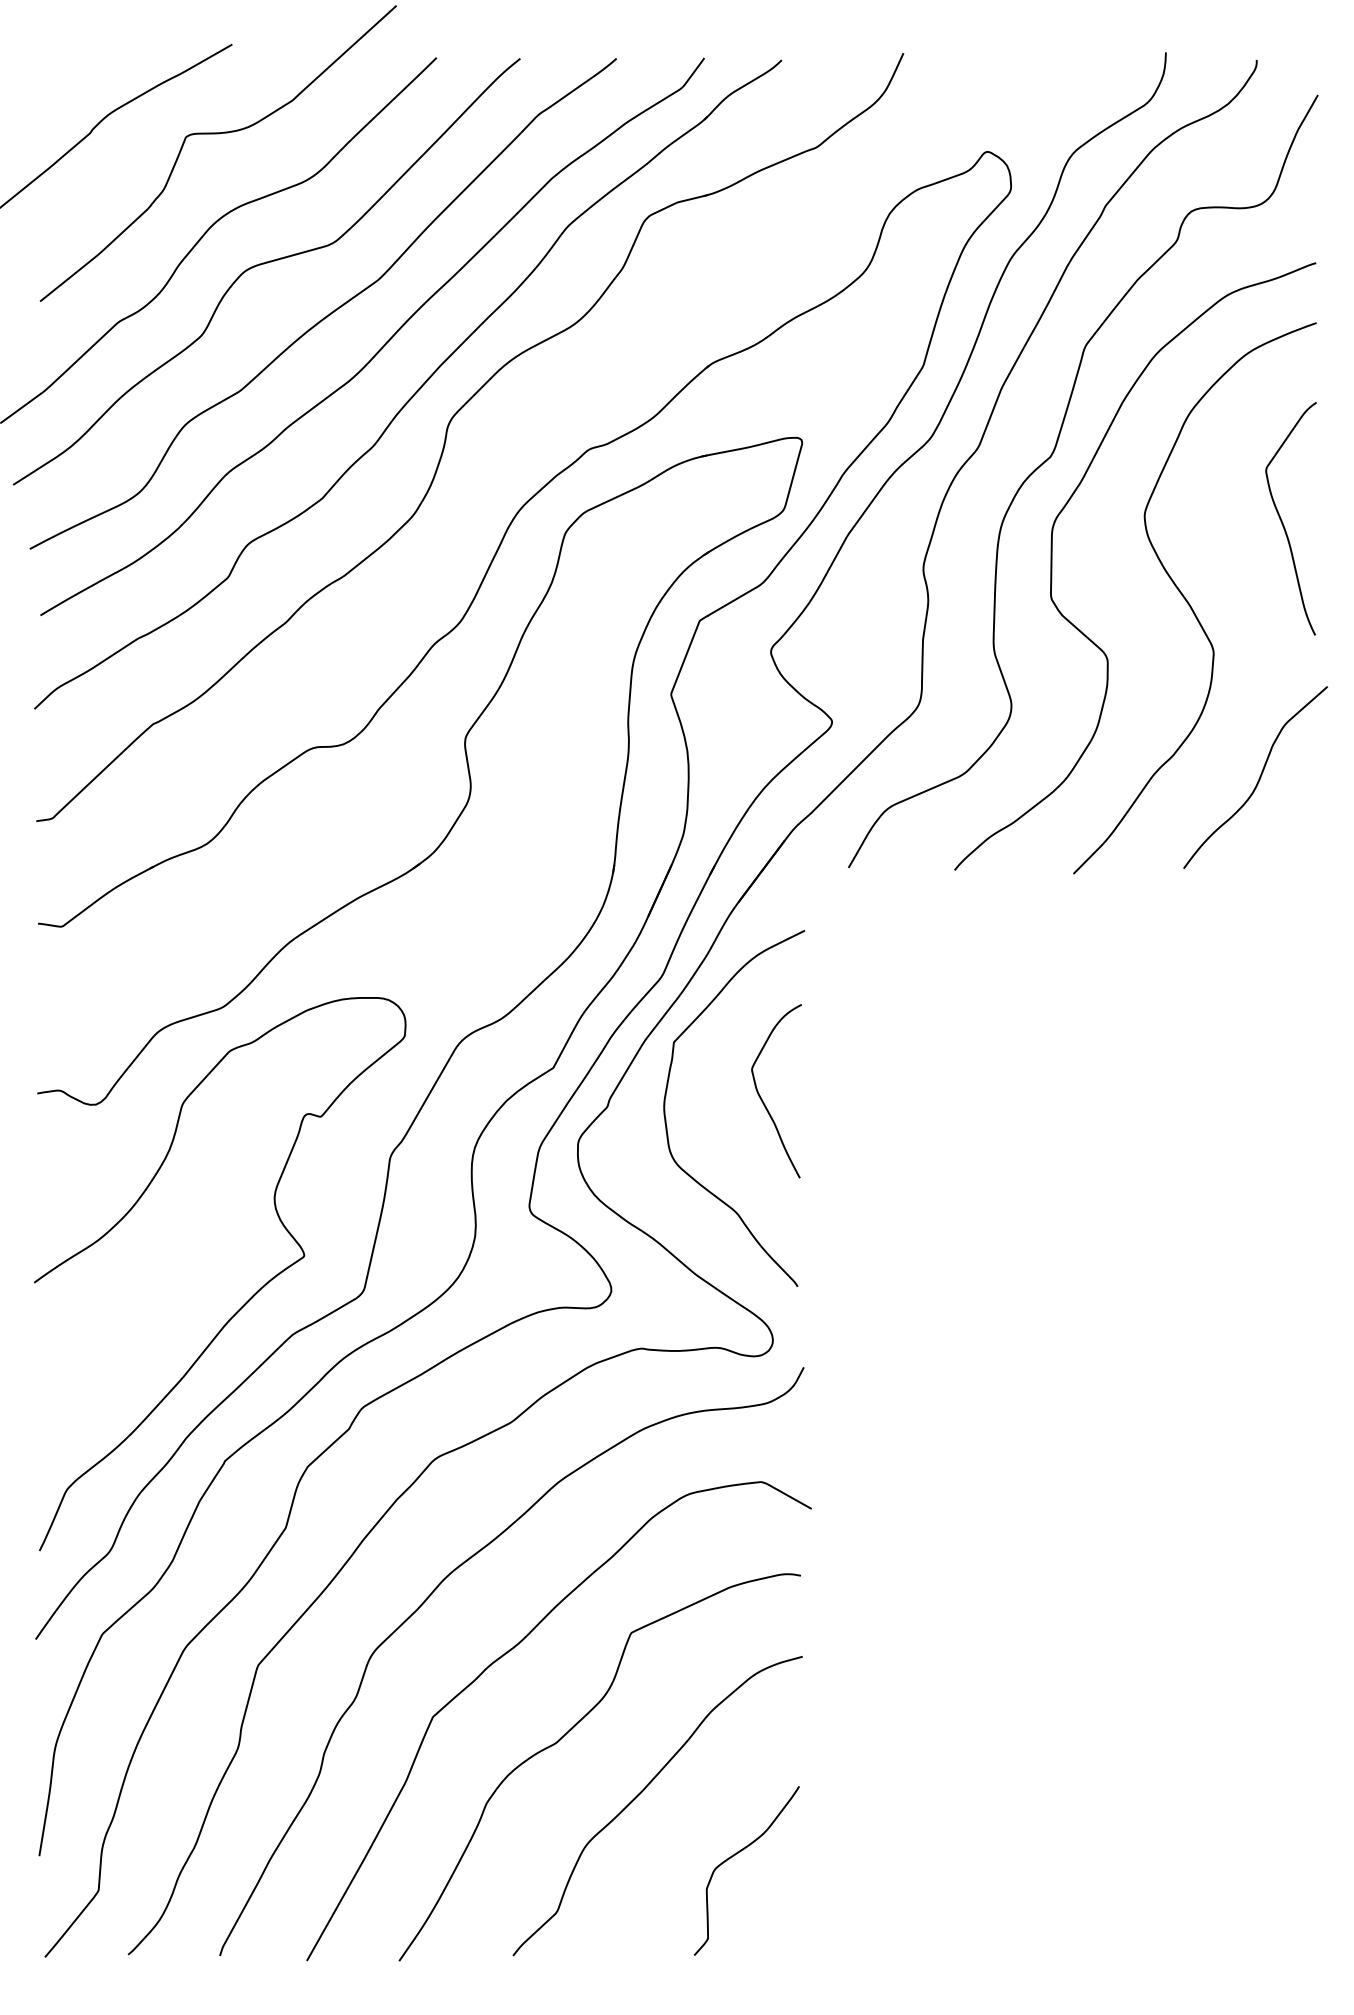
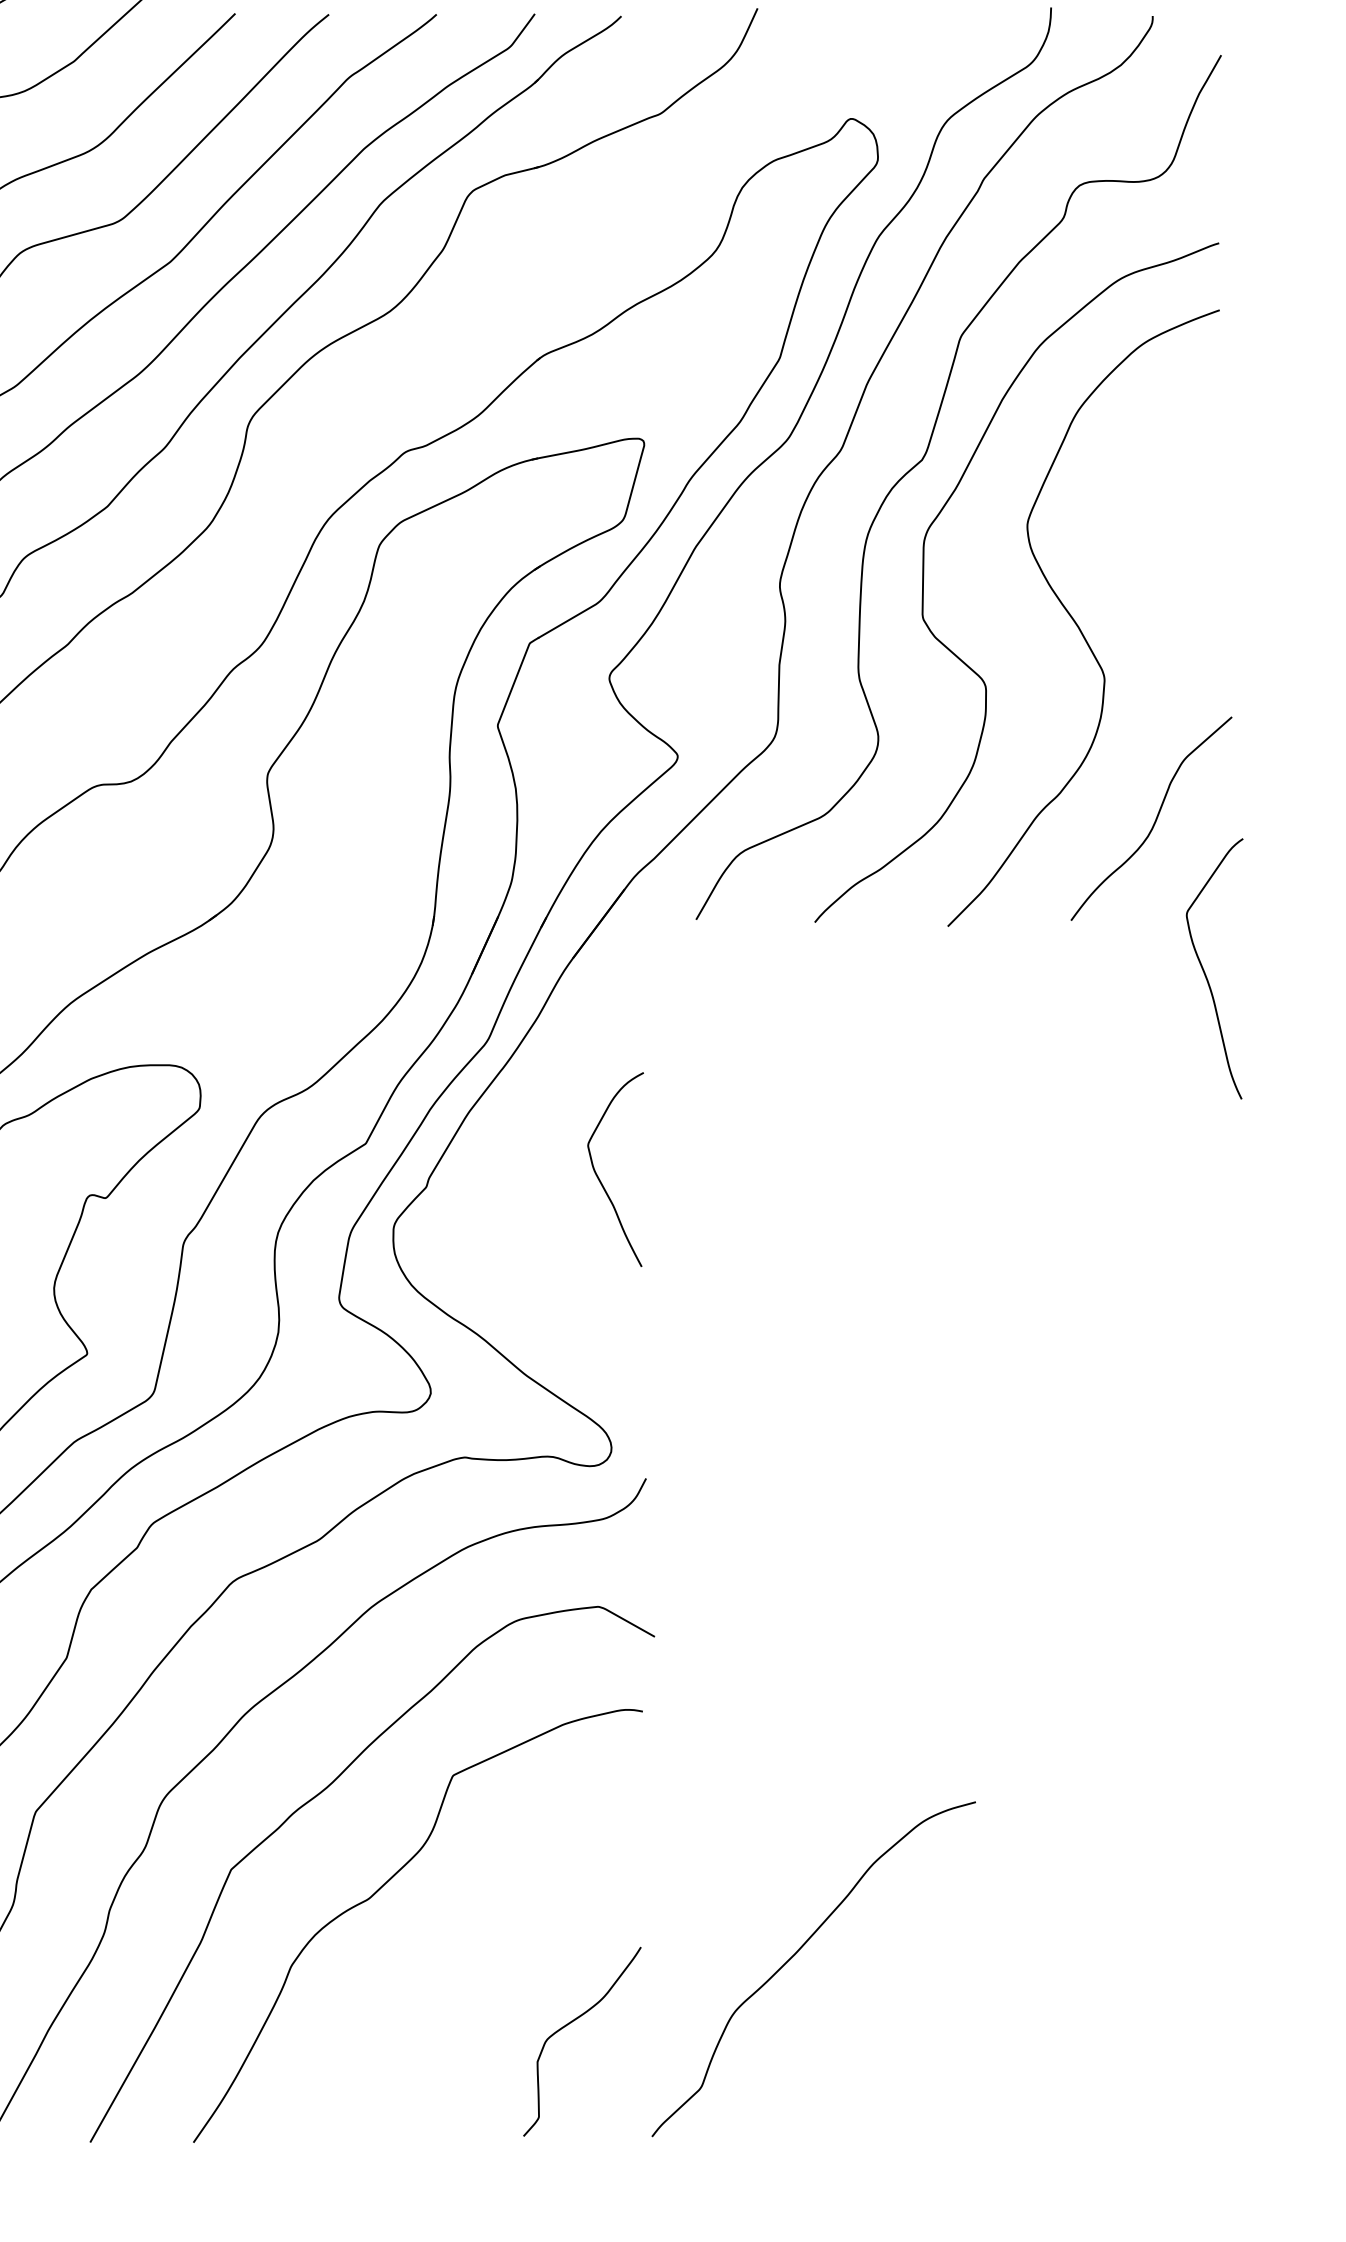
curve: (1282, 520) -> (1205, 970), moved
curve: (666, 1119) -> (492, 1201), removed
curve: (643, 1791) -> (797, 1952), moved

